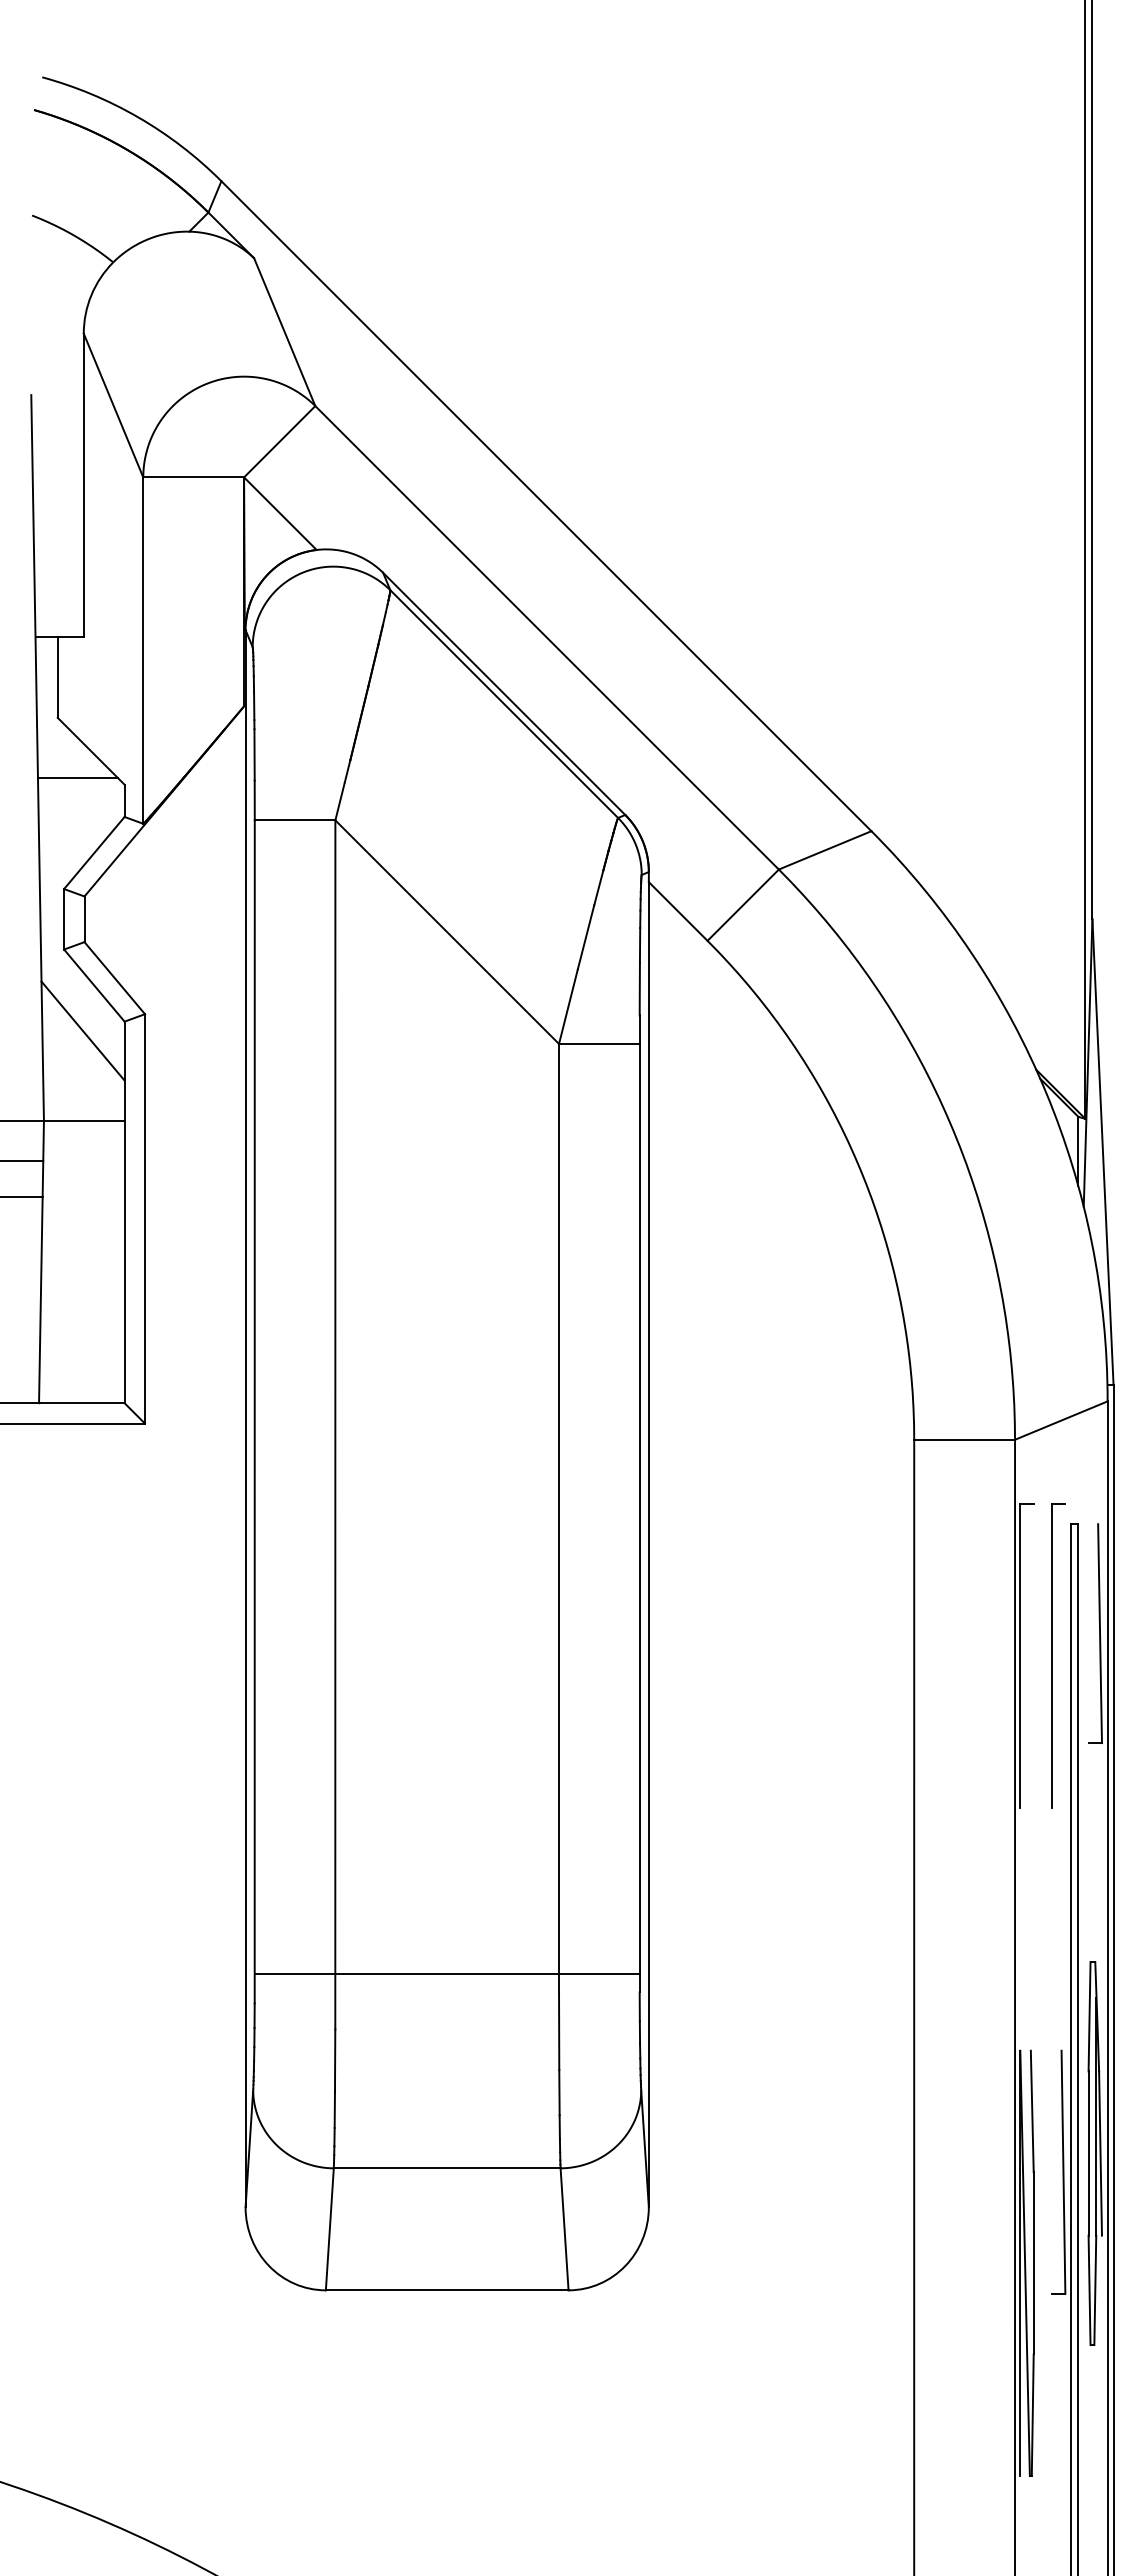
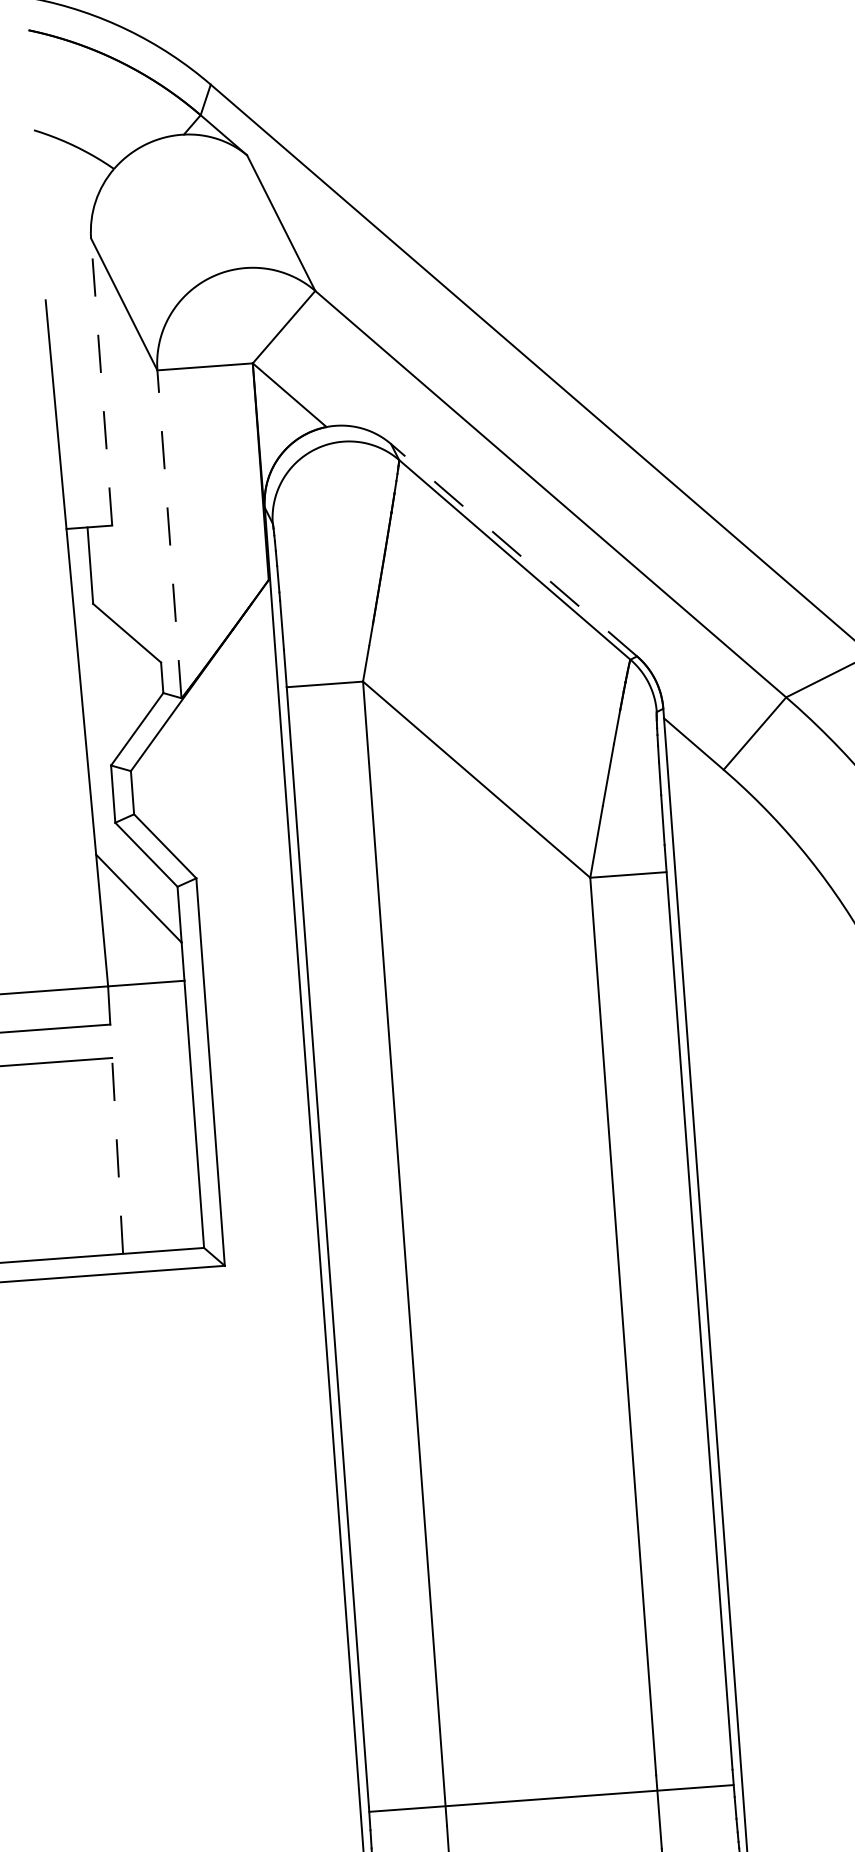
line: (83, 485) -> (101, 382), solid -> dashed
line: (143, 650) -> (169, 534), solid -> dashed
line: (503, 693) -> (513, 549), solid -> dashed
line: (77, 778) -> (116, 659), removed
line: (41, 1282) -> (117, 1139), solid -> dashed
line: (446, 1973) -> (550, 1798), moved

